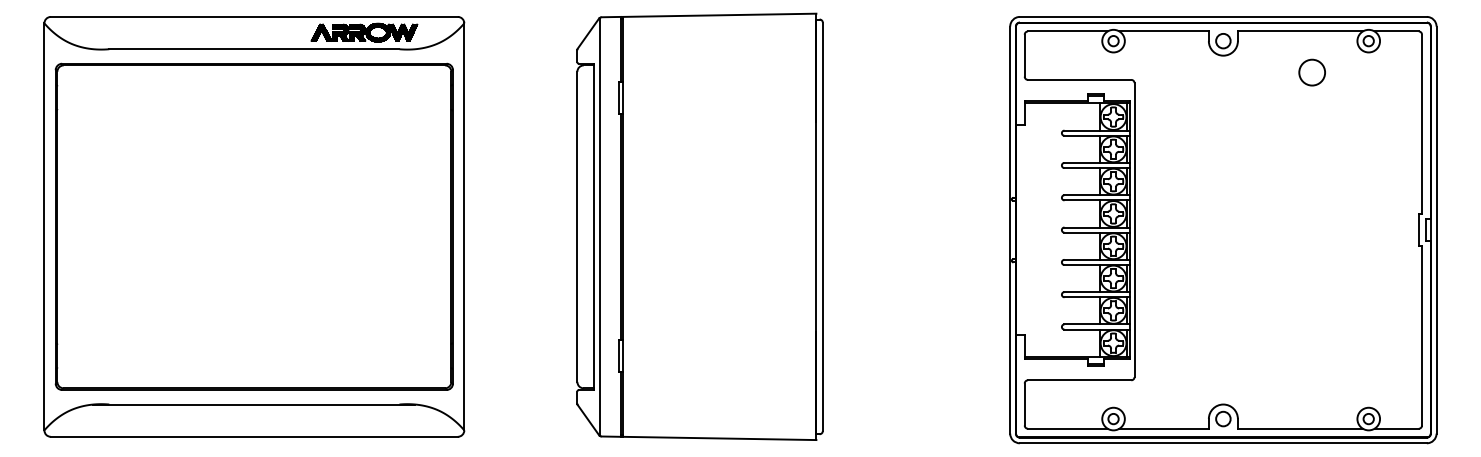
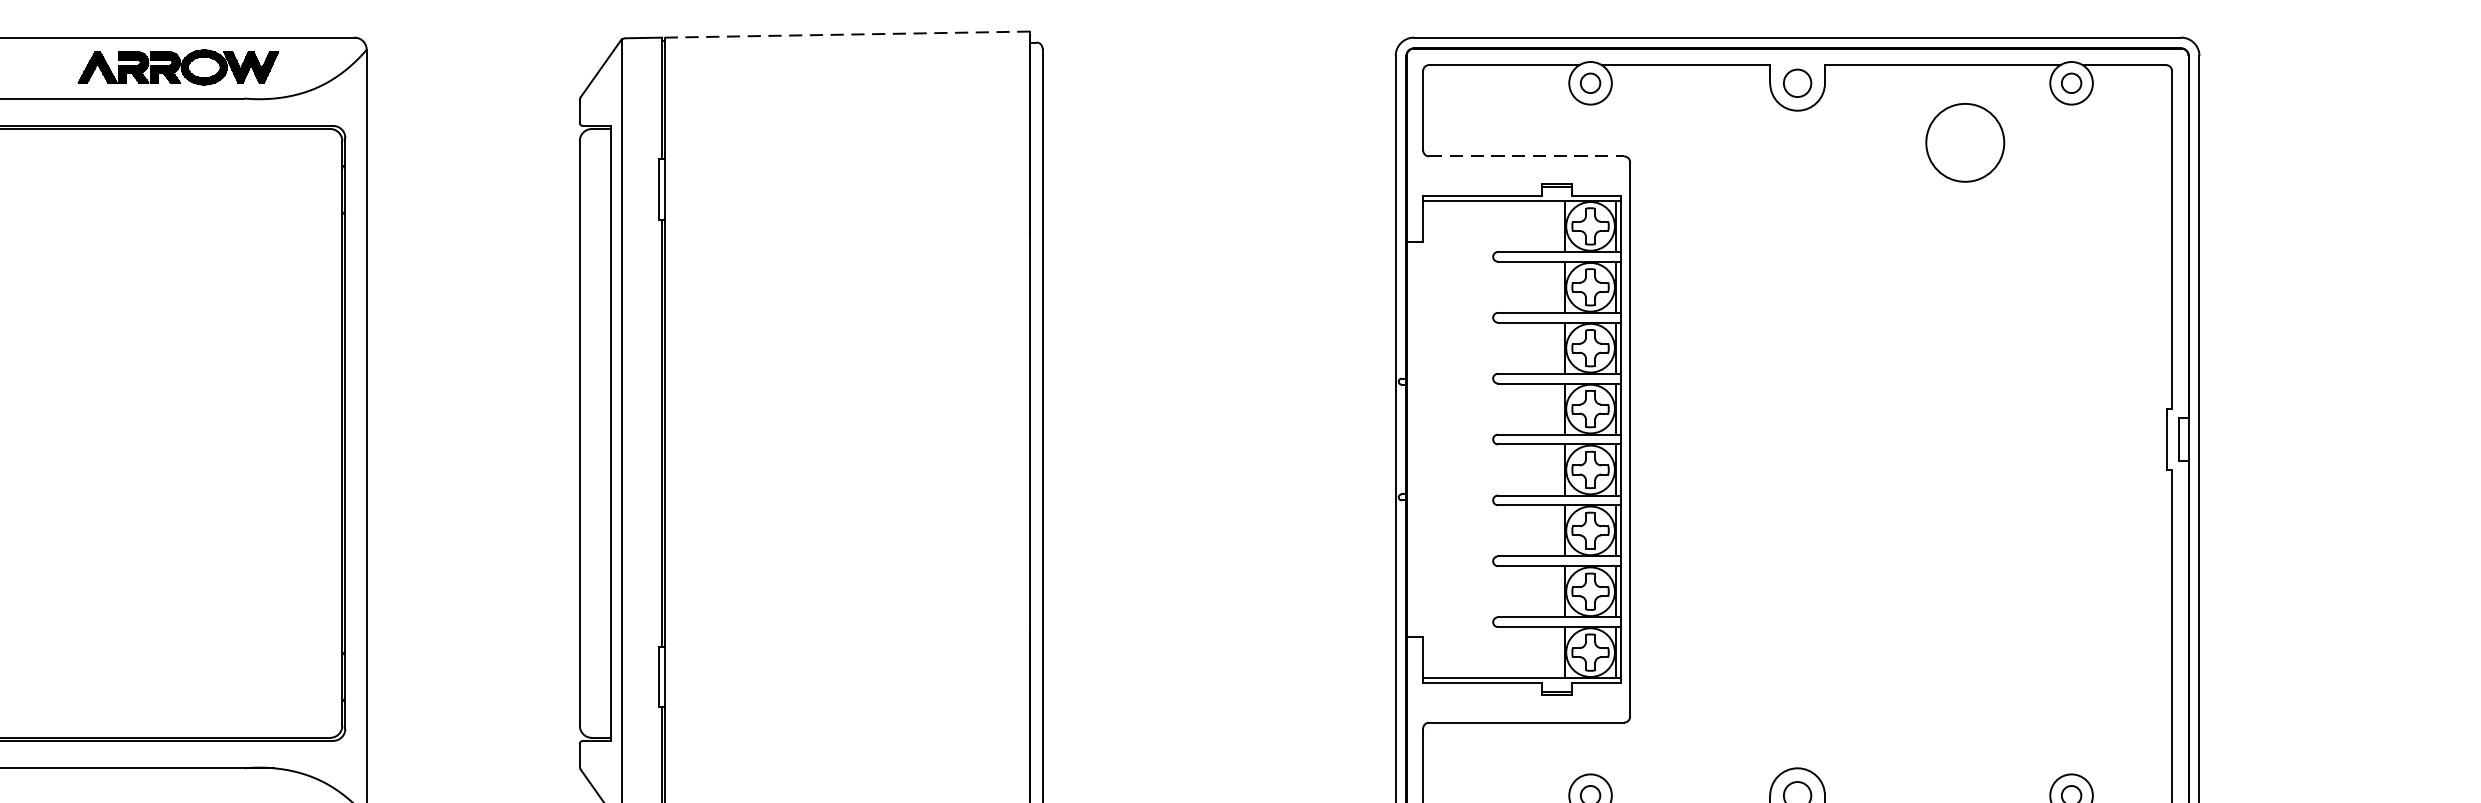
line: (719, 15) -> (847, 34), solid -> dashed
circle: (1311, 72) -> (1963, 142), size x1.6
line: (1079, 79) -> (1526, 155), solid -> dashed

